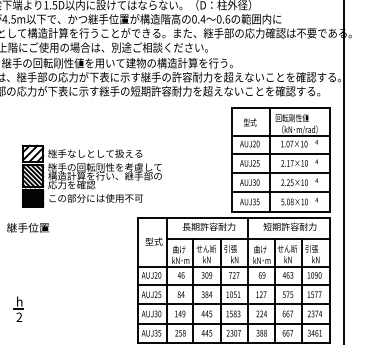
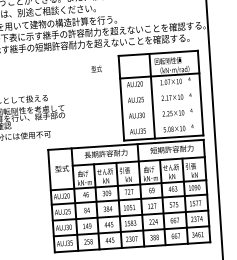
text: (250, 122) -> (96, 69), moved
line: (280, 153) -> (160, 90), removed
line: (280, 173) -> (161, 106), removed
line: (280, 192) -> (162, 122), removed

